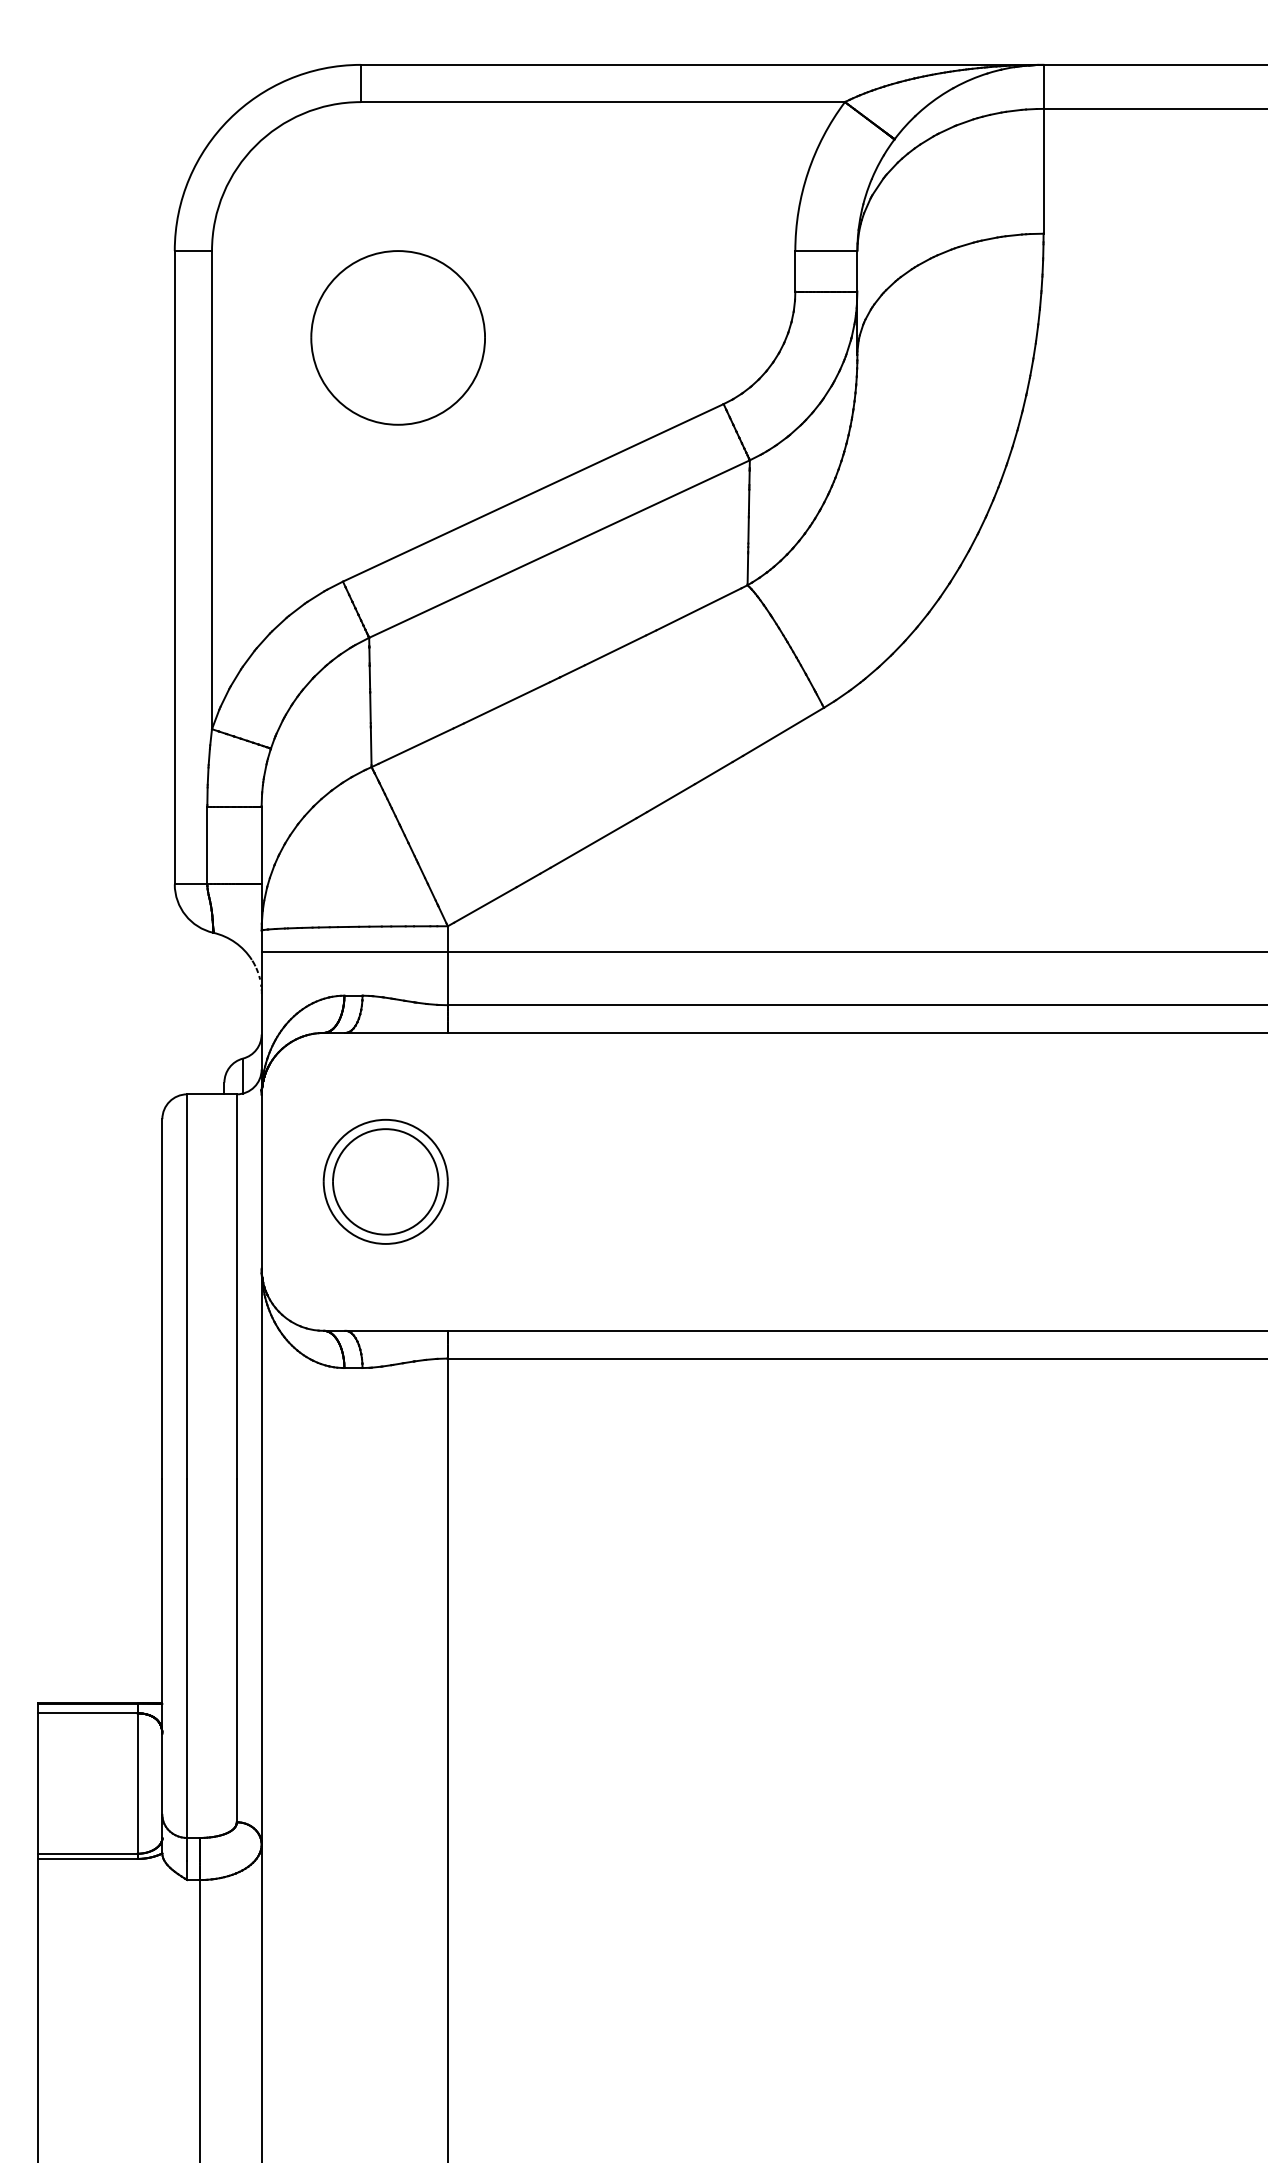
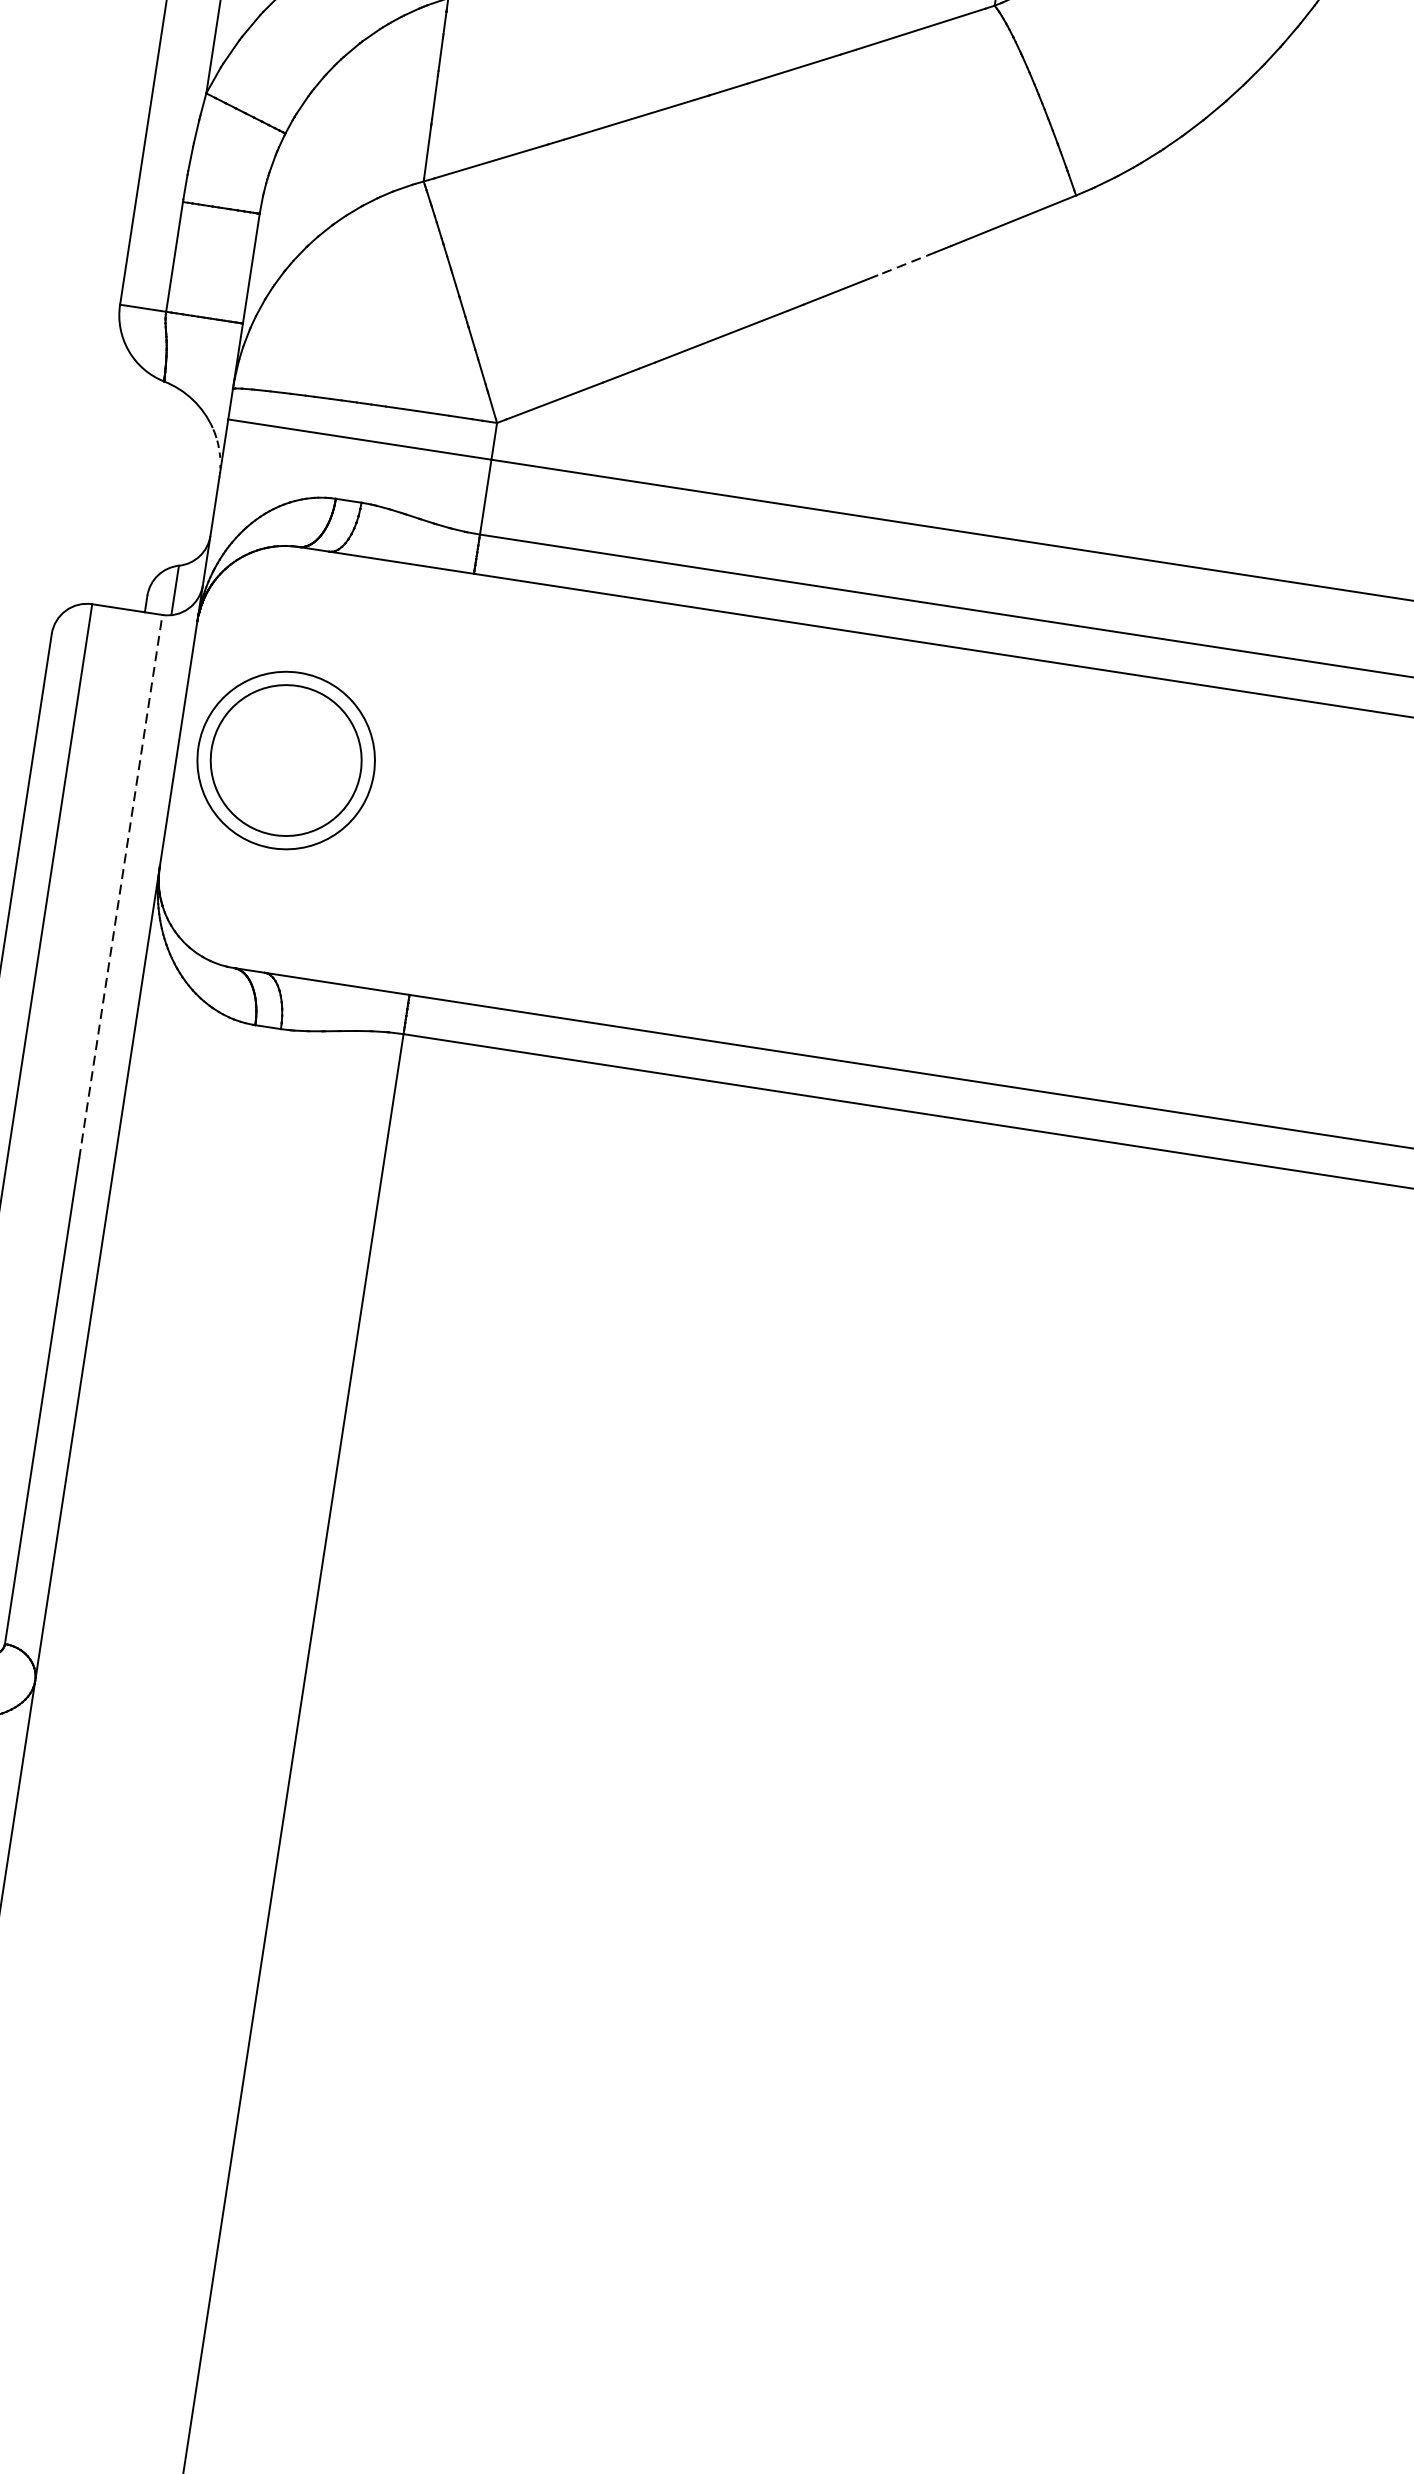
line: (713, 773) -> (905, 264), solid -> dashed
part: (385, 1181) -> (285, 759), moved
line: (236, 1286) -> (120, 886), solid -> dashed

